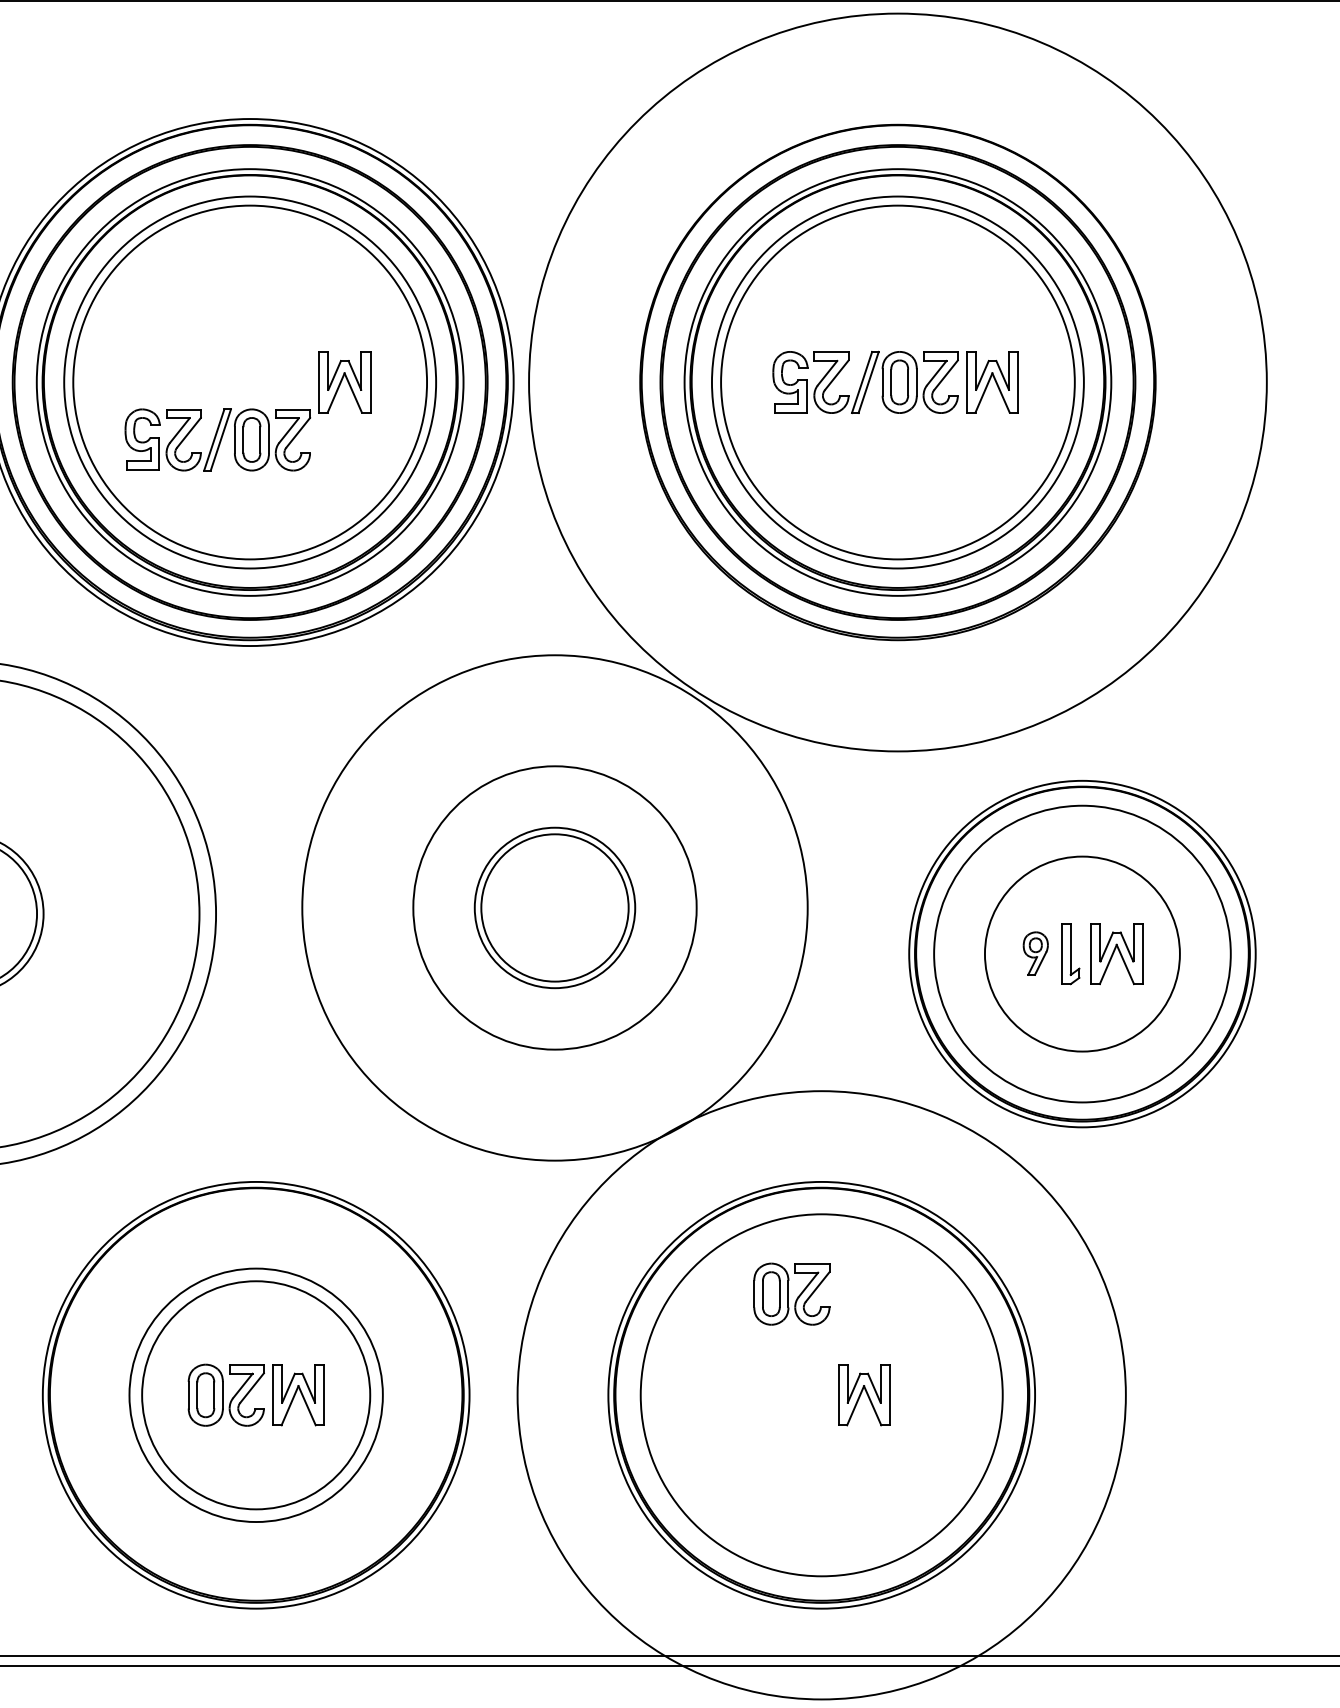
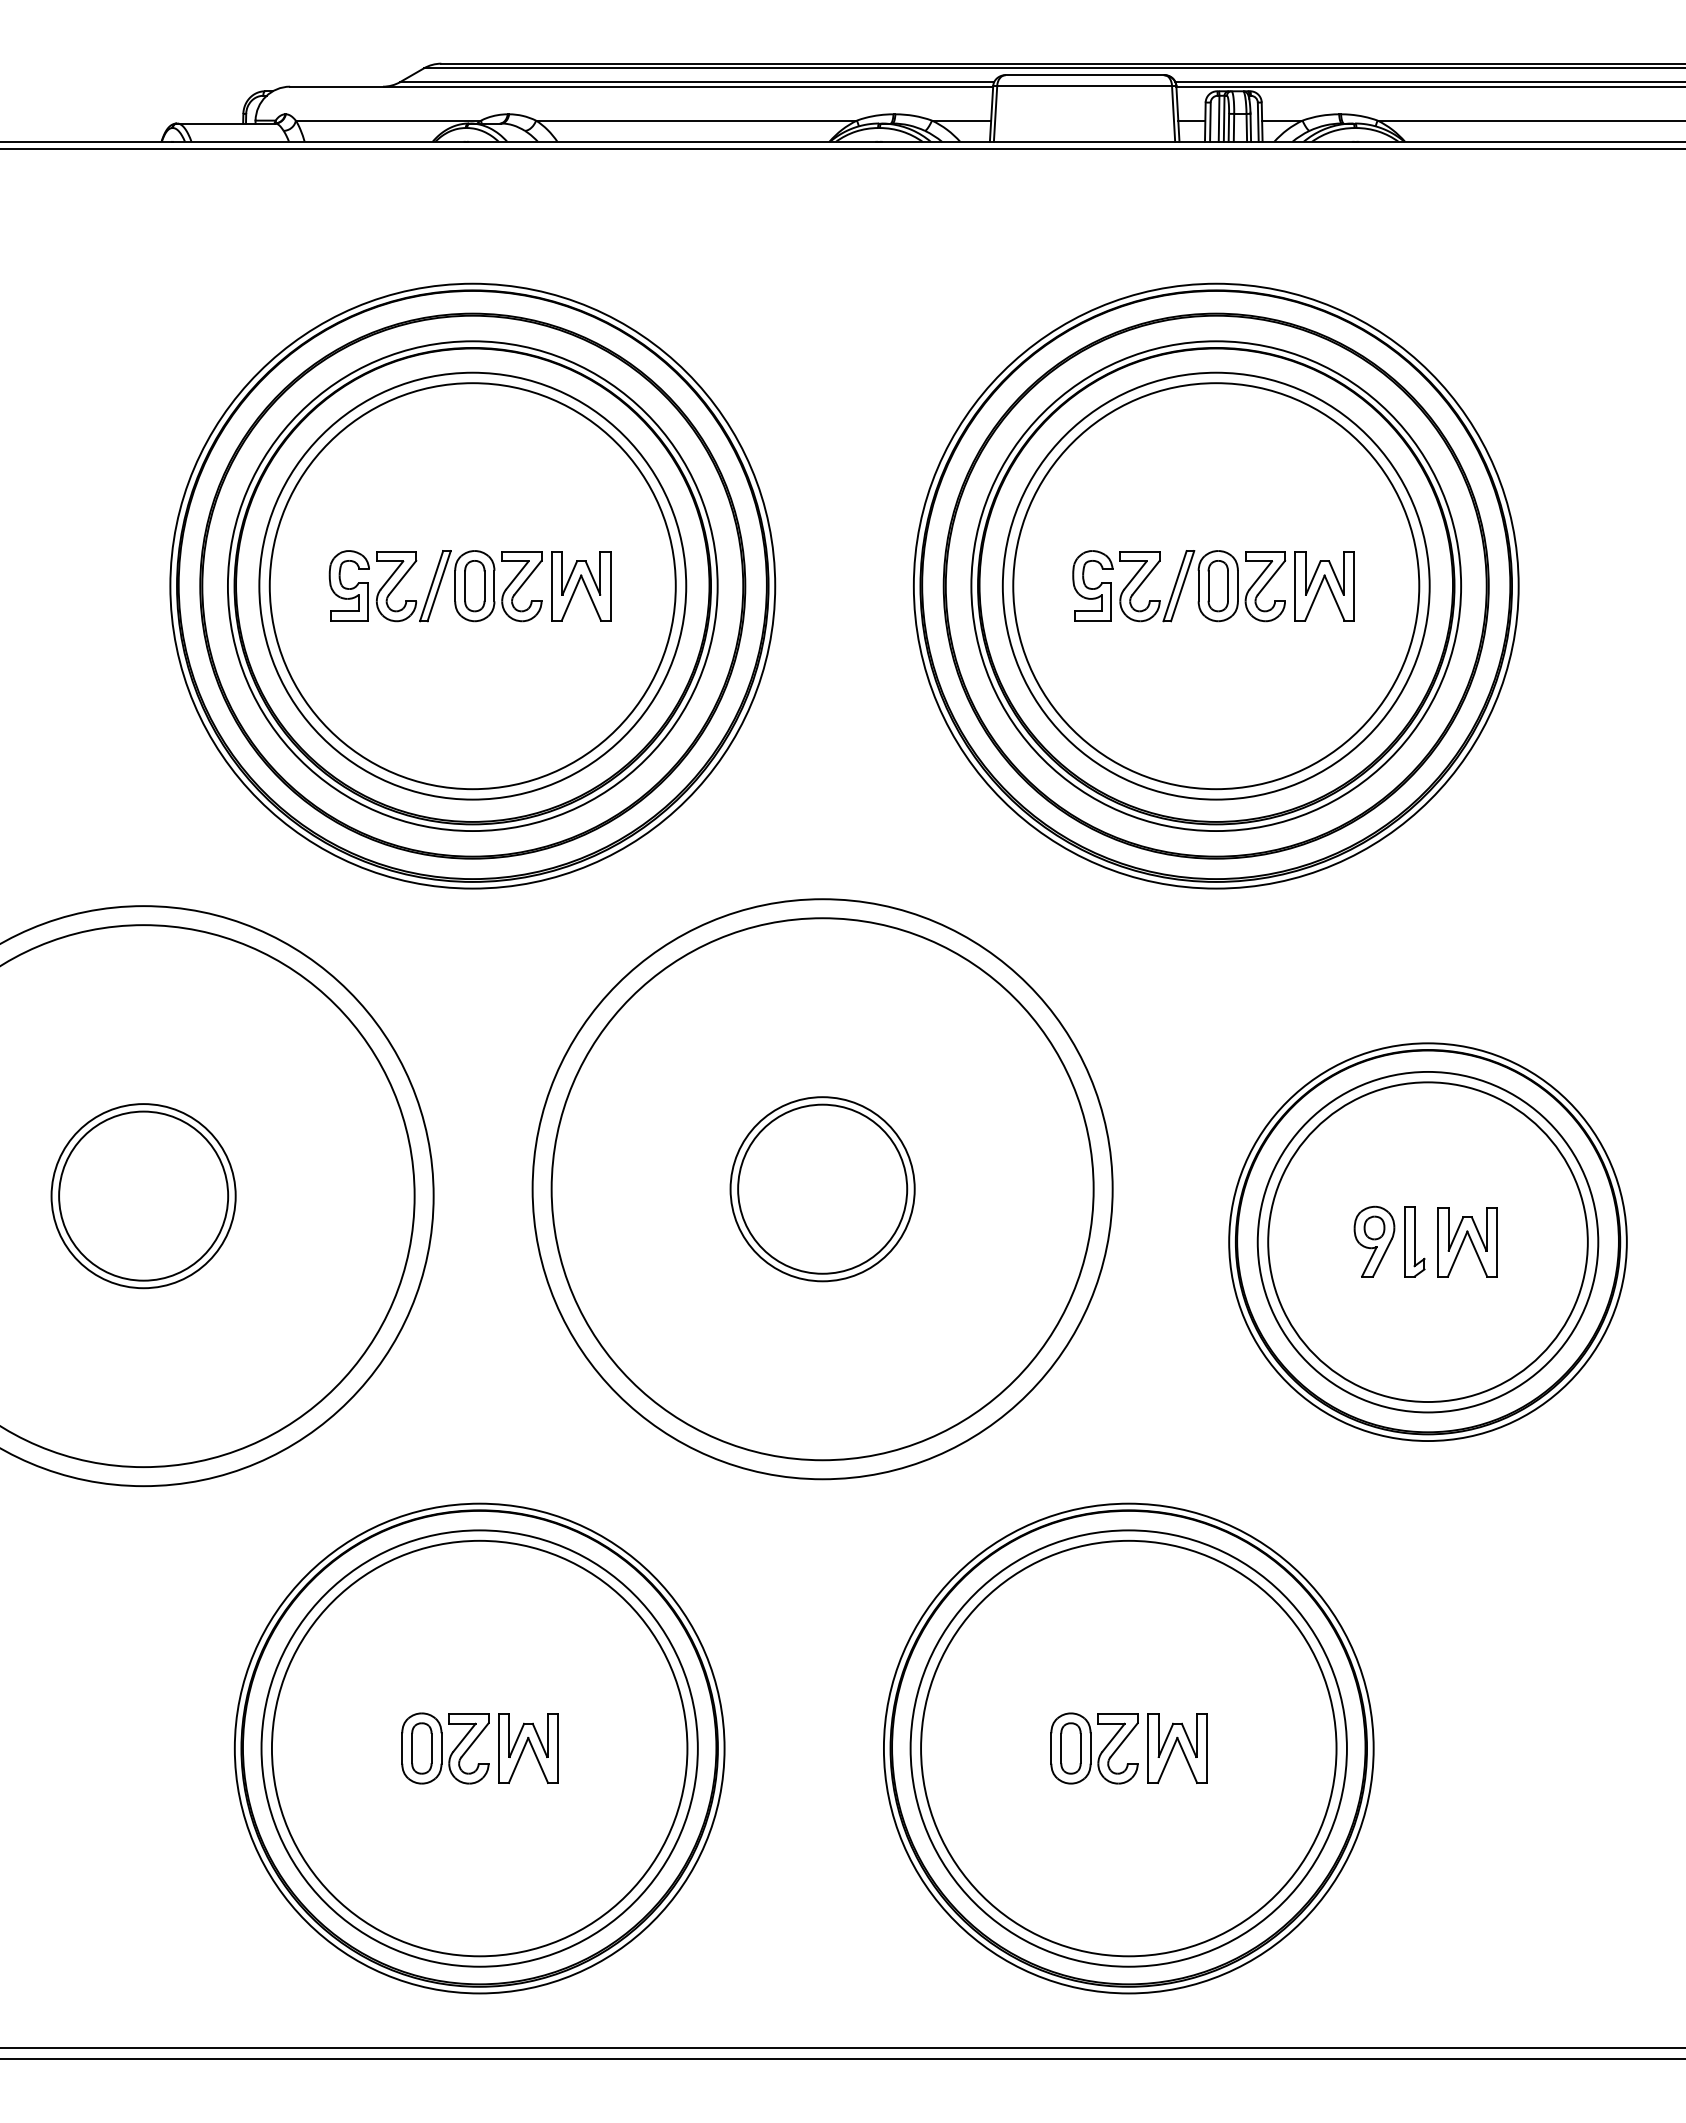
circle: (897, 381) -> (1215, 585), size x0.71
part: (217, 440) -> (435, 586), moved
circle: (554, 908) -> (822, 1189), size x1.67
part: (1035, 953) -> (1374, 1241), size x1.43
circle: (1082, 954) -> (1427, 1242), size x1.43
part: (791, 1294) -> (1094, 1748), moved
circle: (256, 1395) -> (479, 1748), size x1.43
circle: (256, 1395) -> (479, 1748), size x1.67
circle: (821, 1395) -> (1128, 1748), size x0.62

